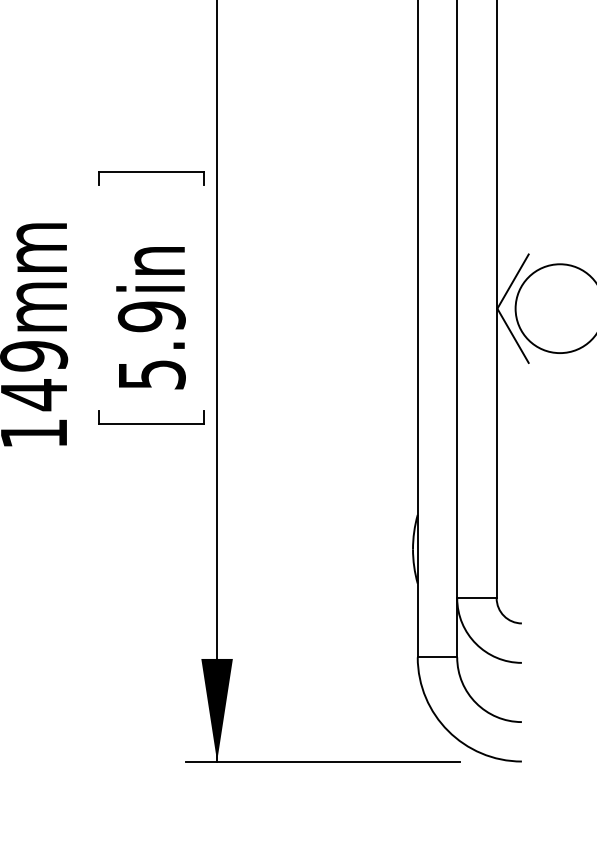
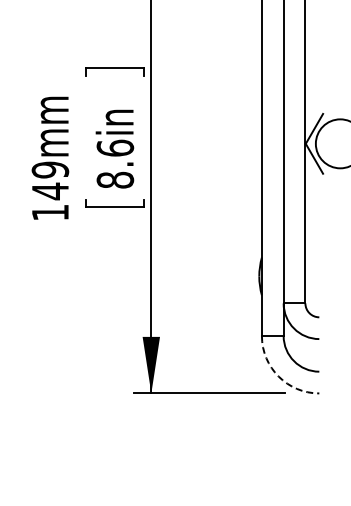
text: (152, 344) -> (115, 163), 5.9in -> 8.6in
arc: (447, 730) -> (278, 376), solid -> dashed

